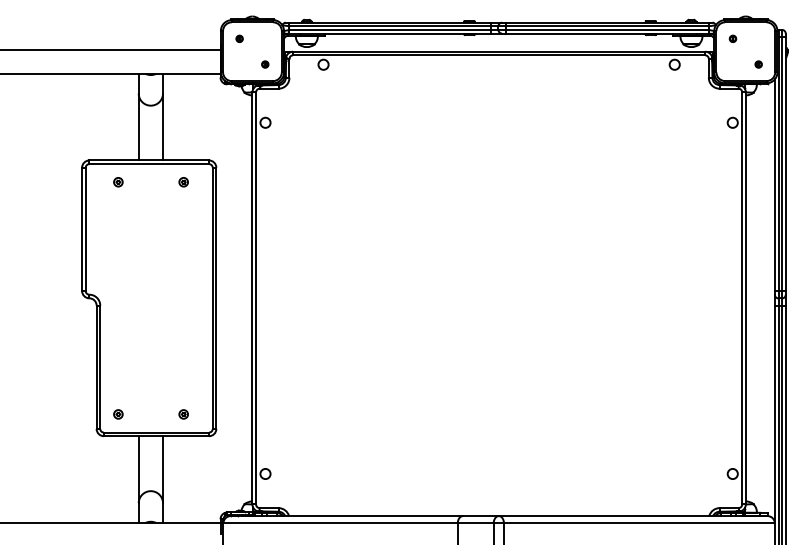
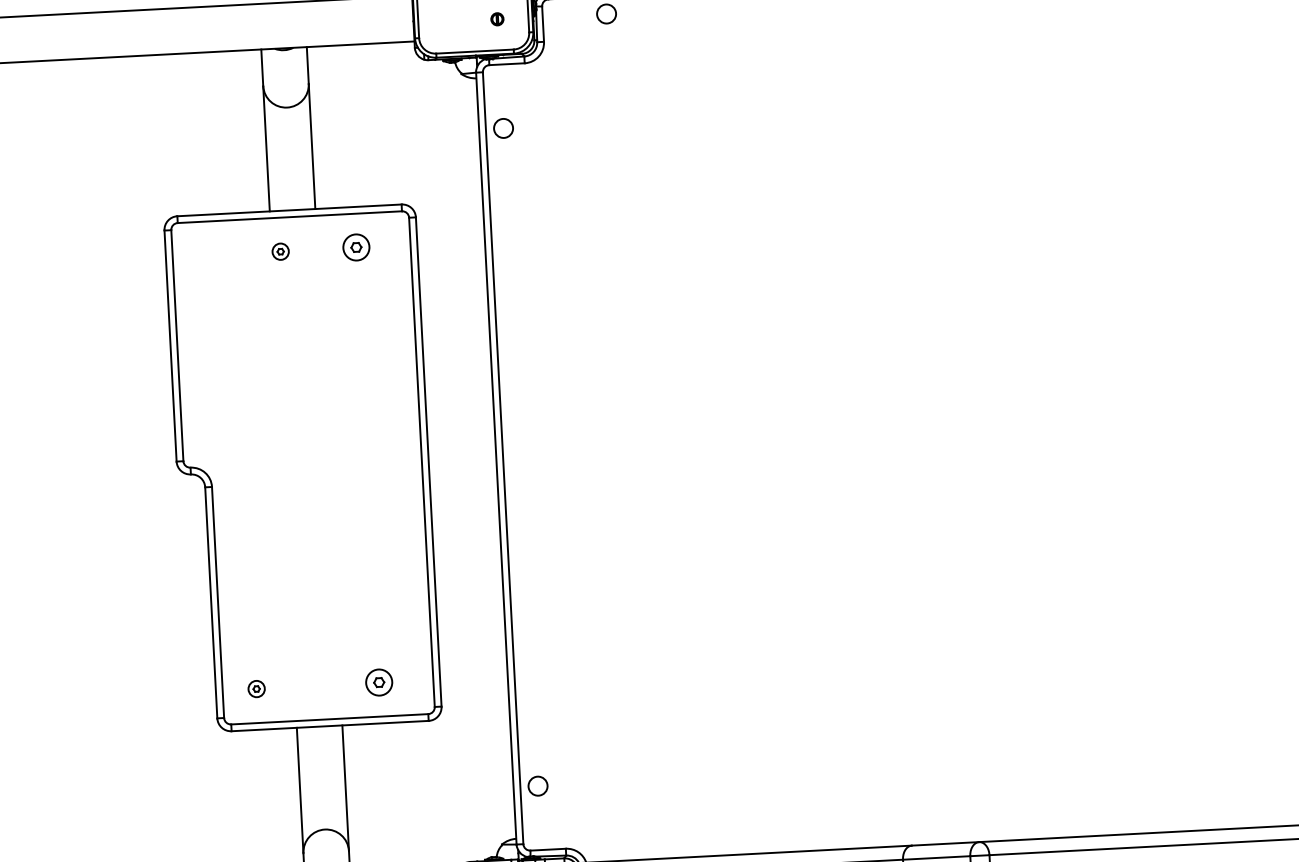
part: (118, 182) -> (280, 252), moved
part: (183, 182) -> (355, 248), size x1.6
part: (183, 414) -> (378, 682), size x1.6

